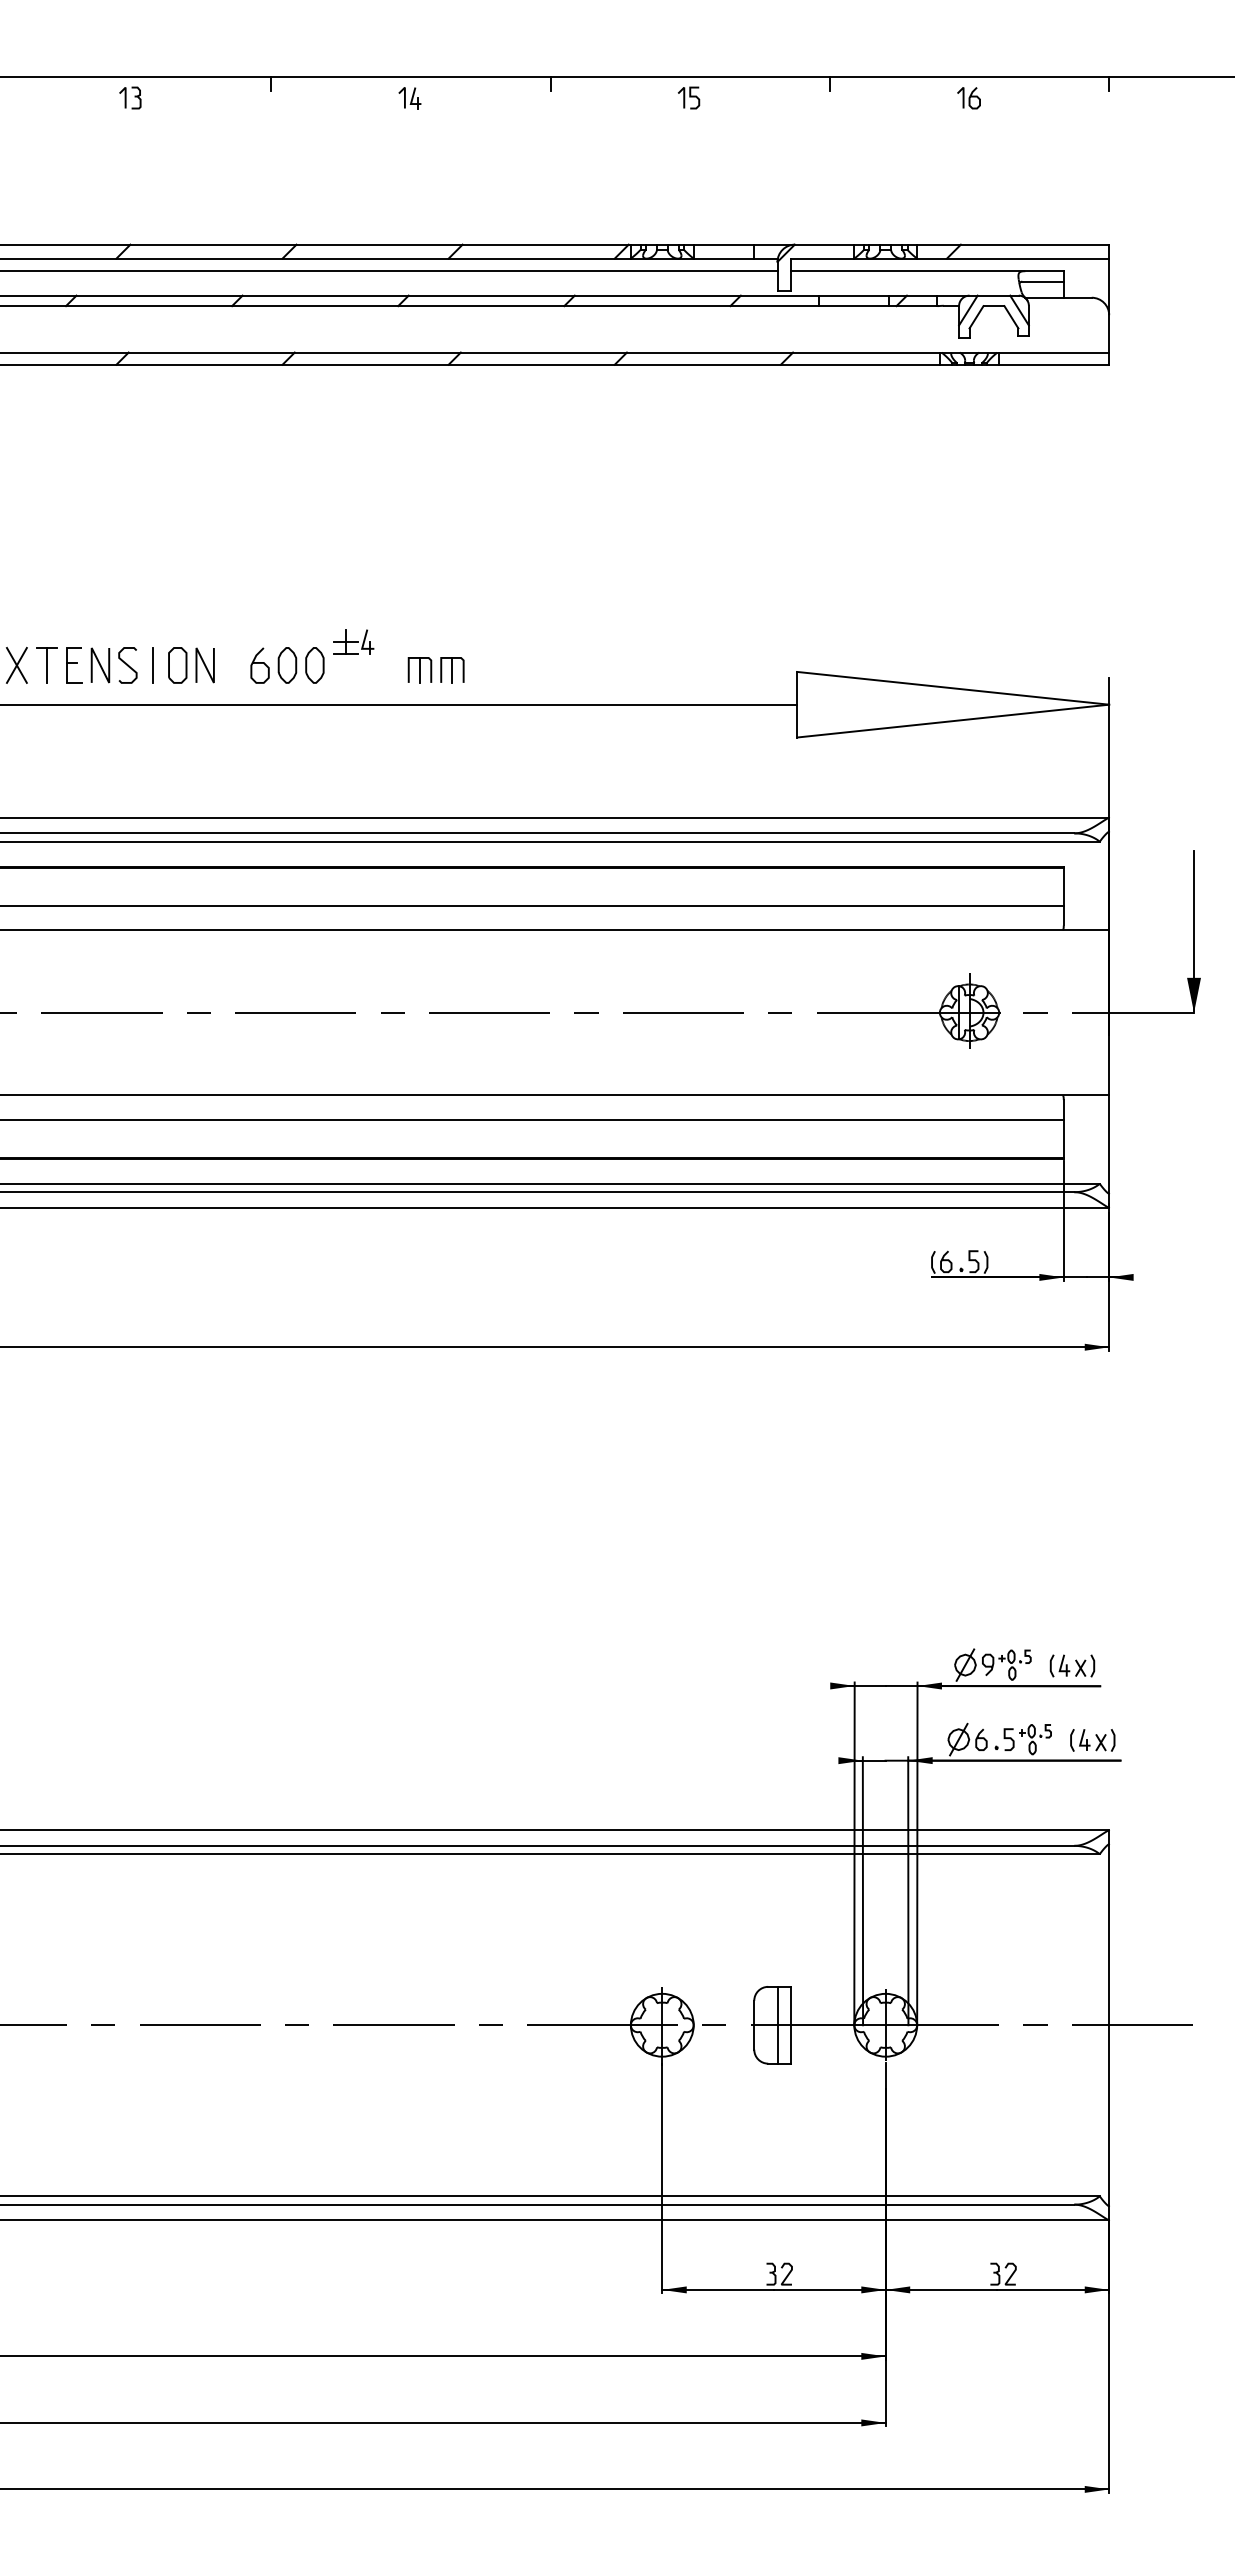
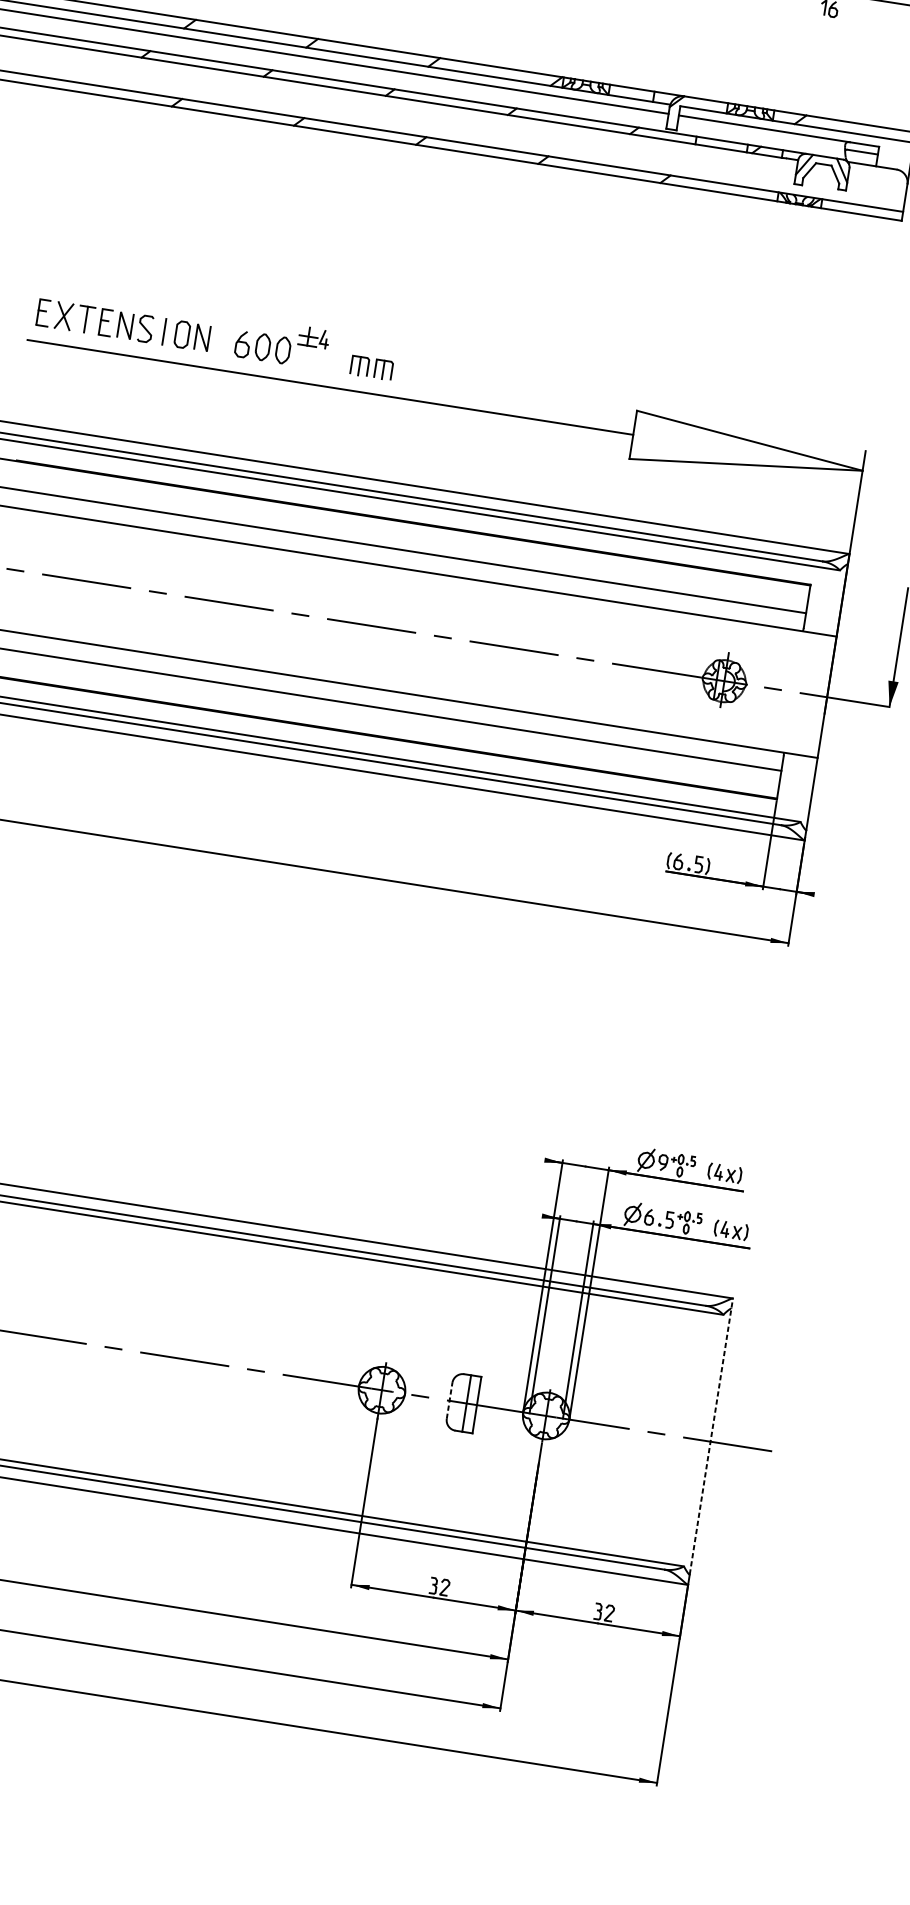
line: (1109, 2018) -> (711, 1436), solid -> dashed
line: (754, 2024) -> (449, 1400), solid -> dashed

